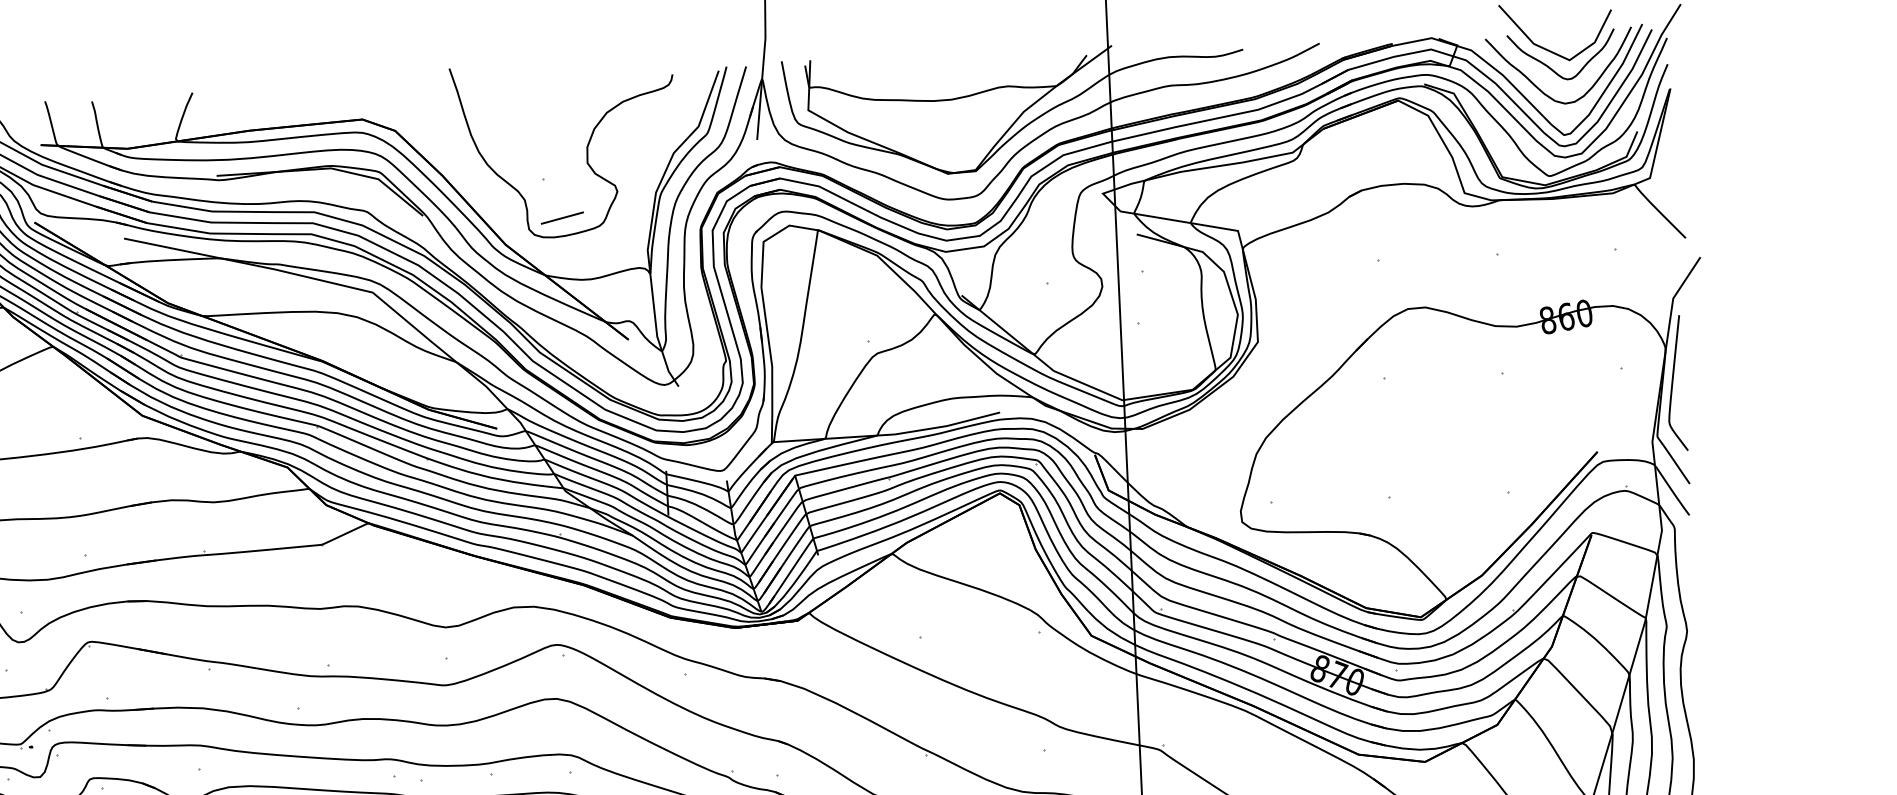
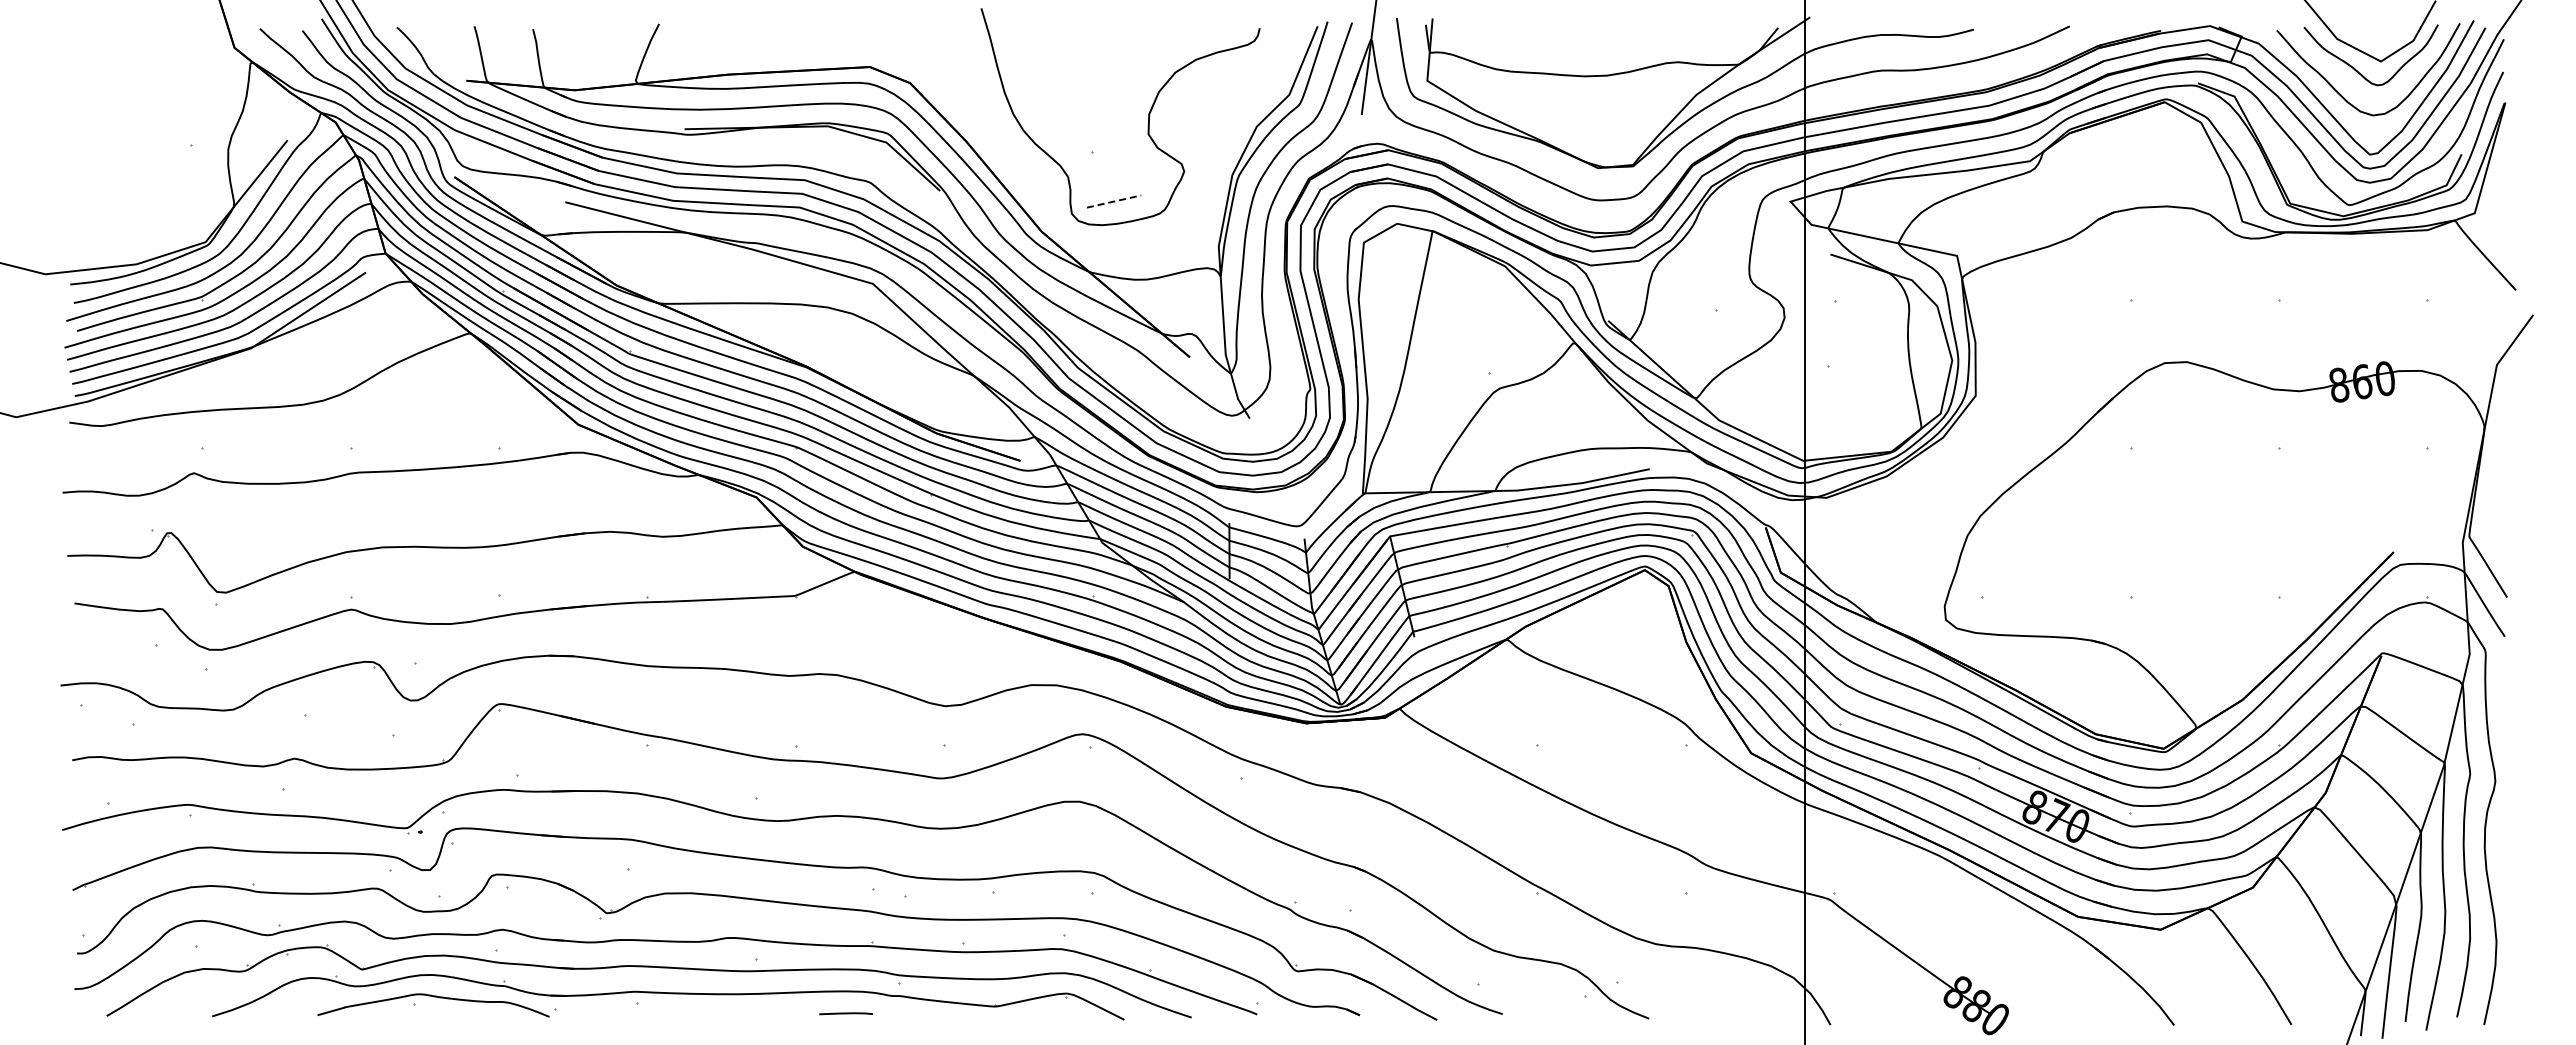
line: (562, 218) -> (1114, 201), solid -> dashed
curve: (1673, 382) -> (2492, 469), removed

